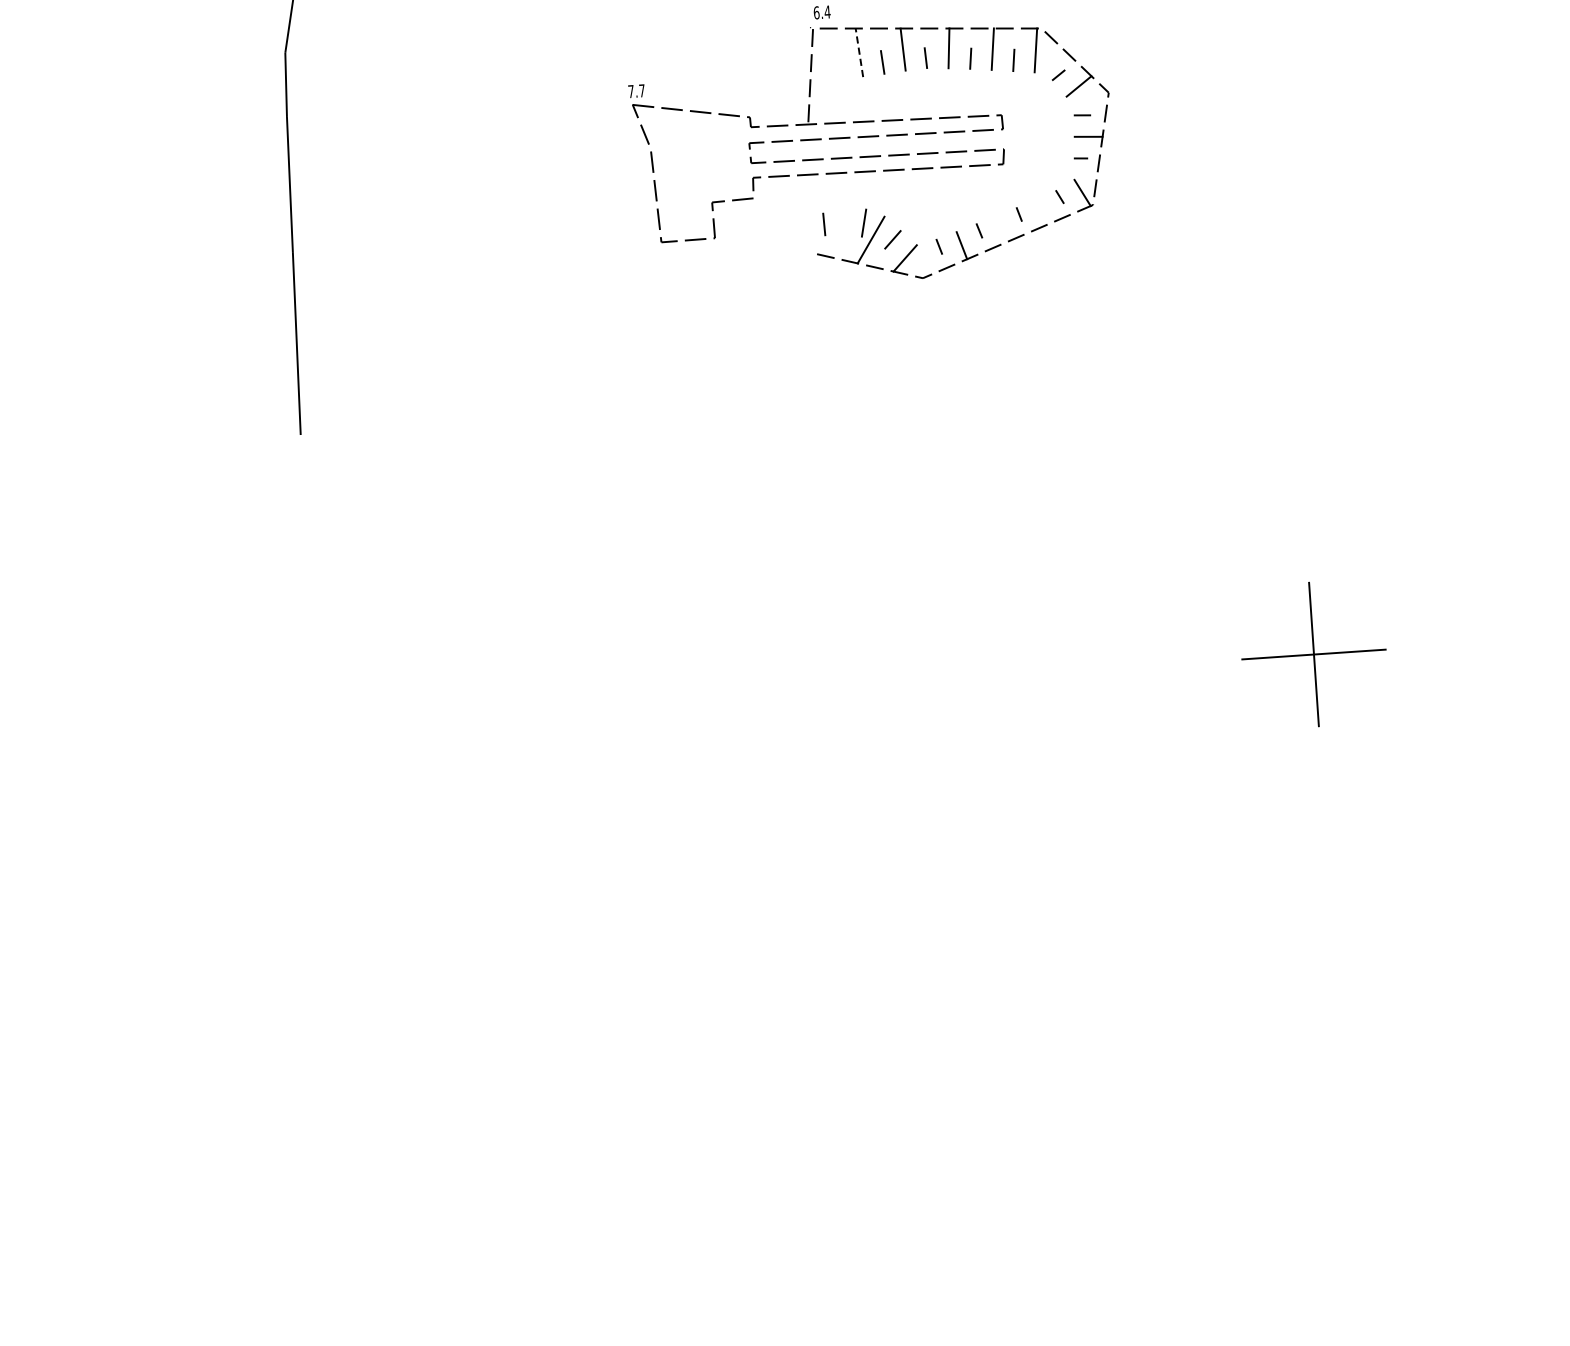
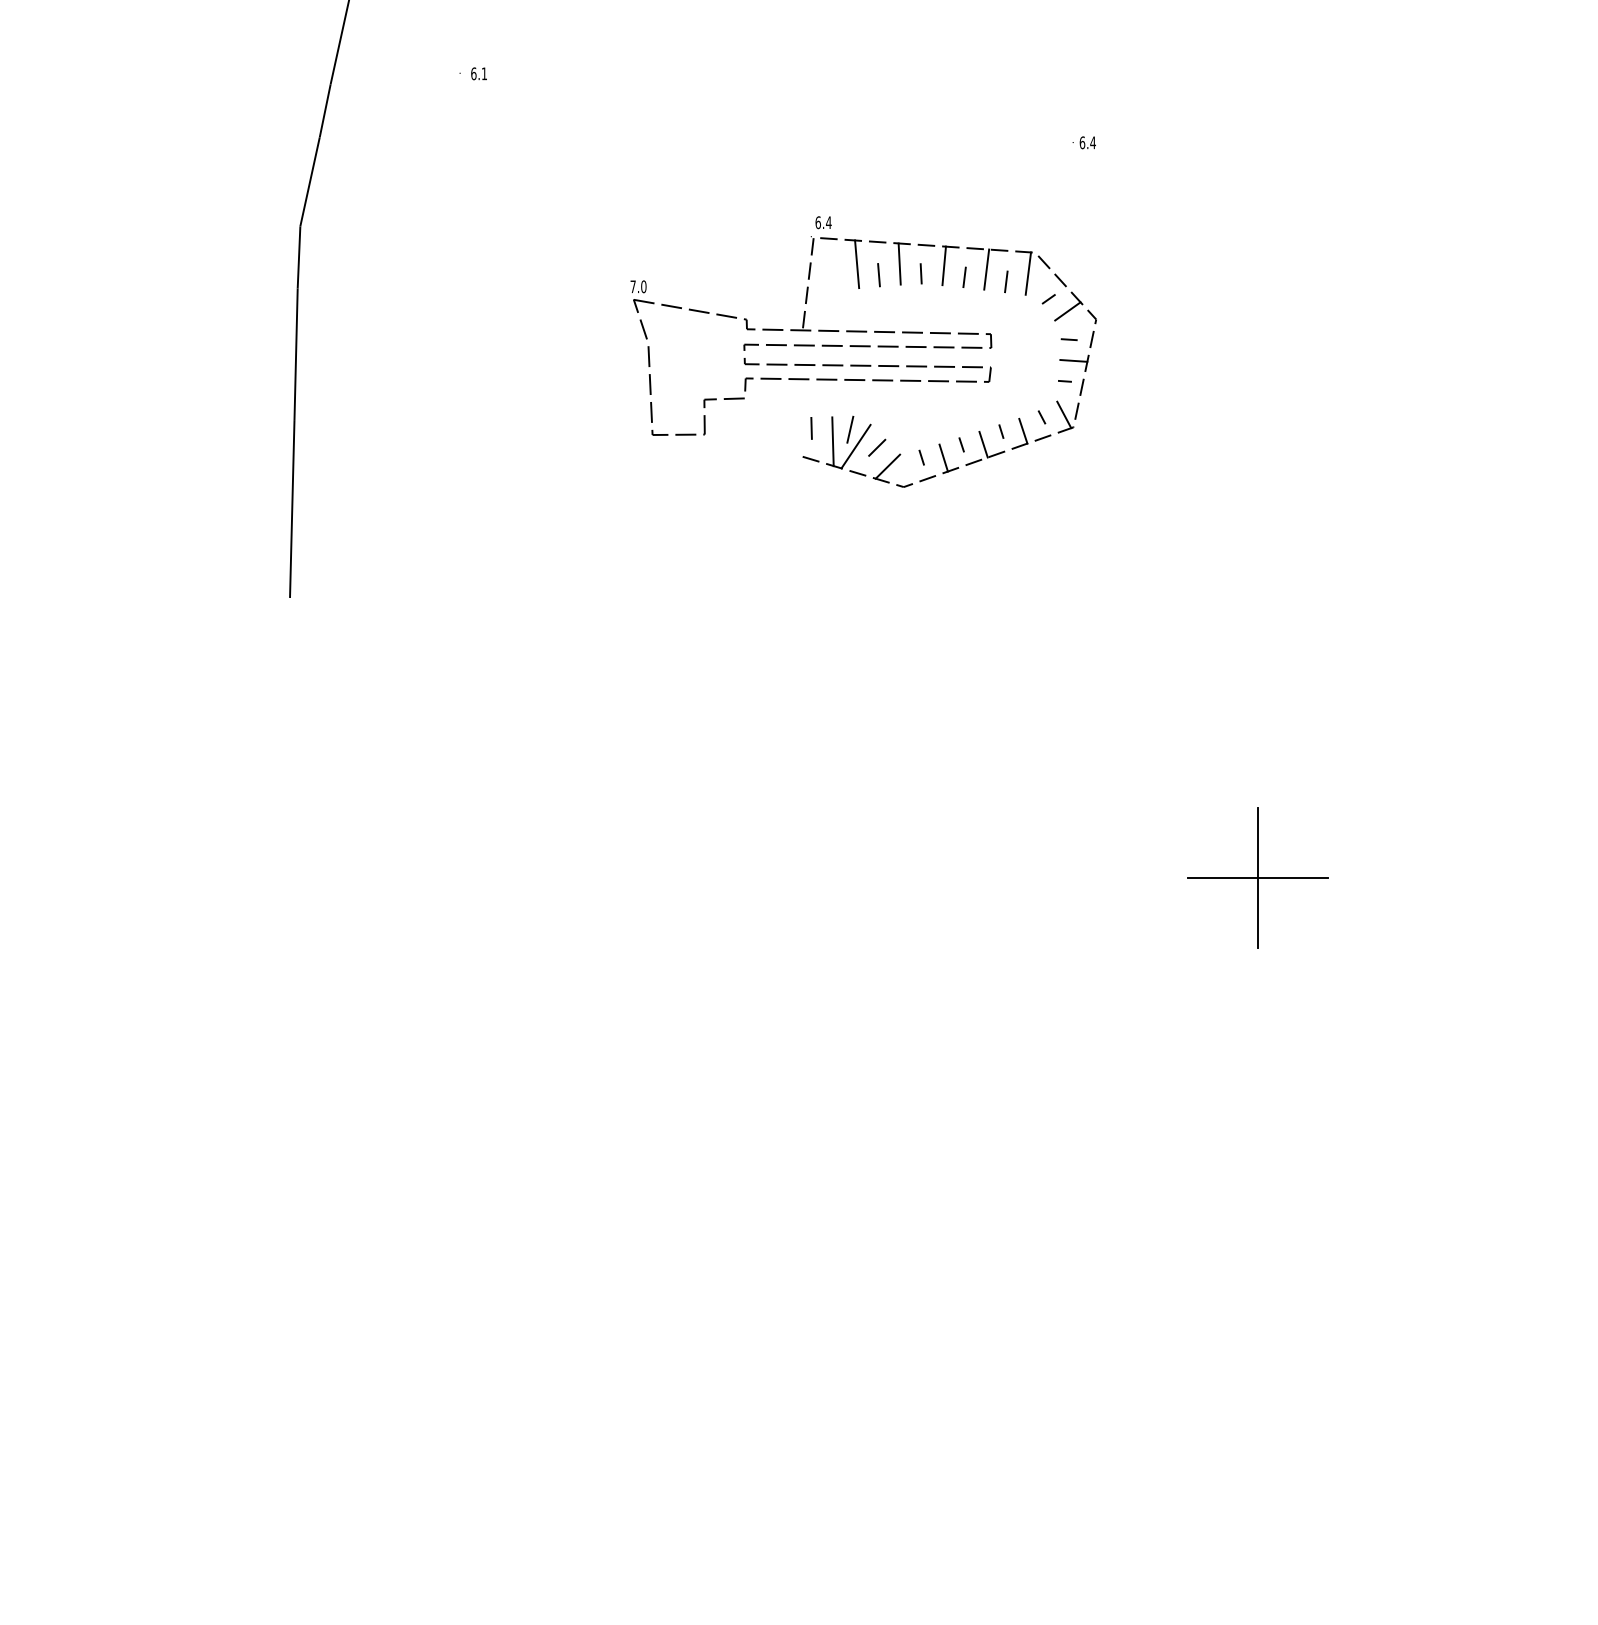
line: (859, 53) -> (857, 264), dashed -> solid
text: (641, 90) -> (643, 286), 7.7 -> 7.0
line: (1041, 211) -> (1023, 430), added
line: (1001, 228) -> (983, 444), added
line: (846, 236) -> (832, 441), added

